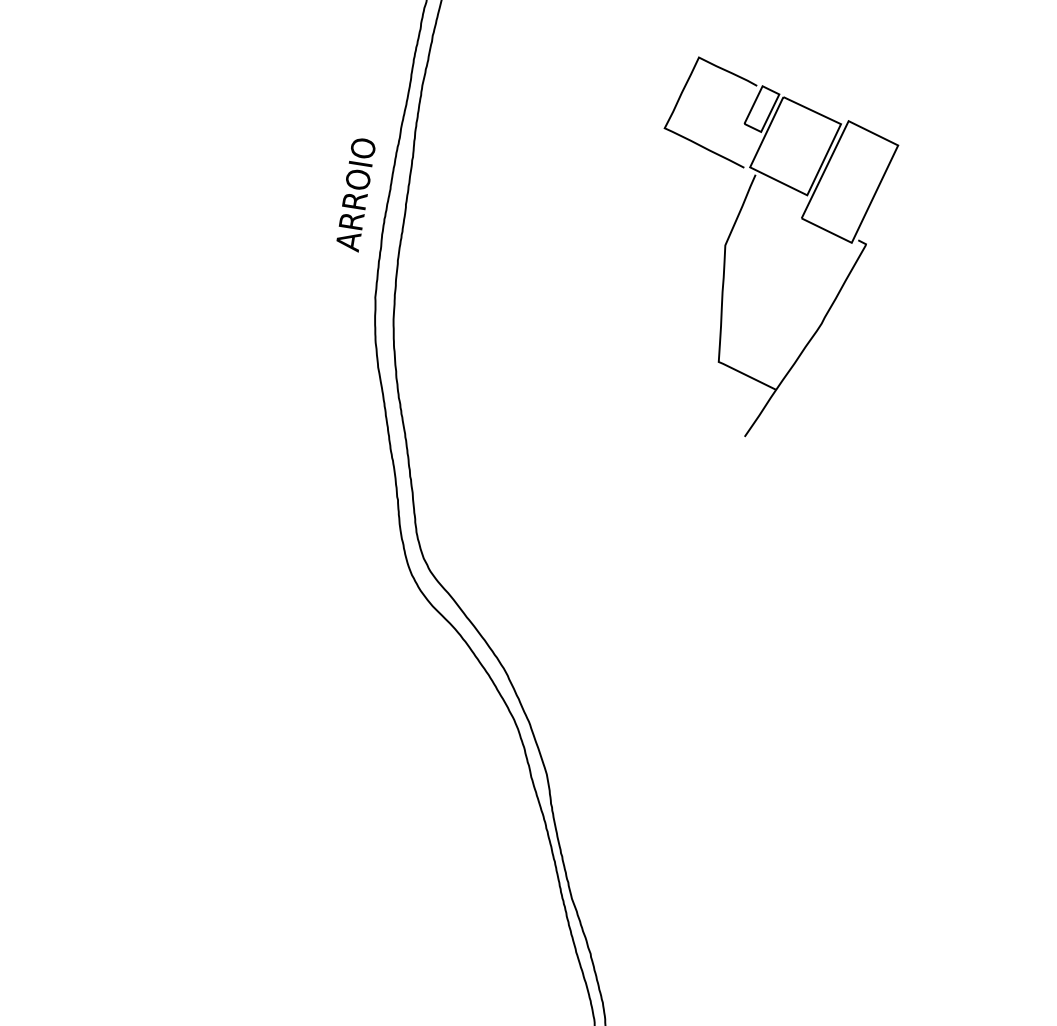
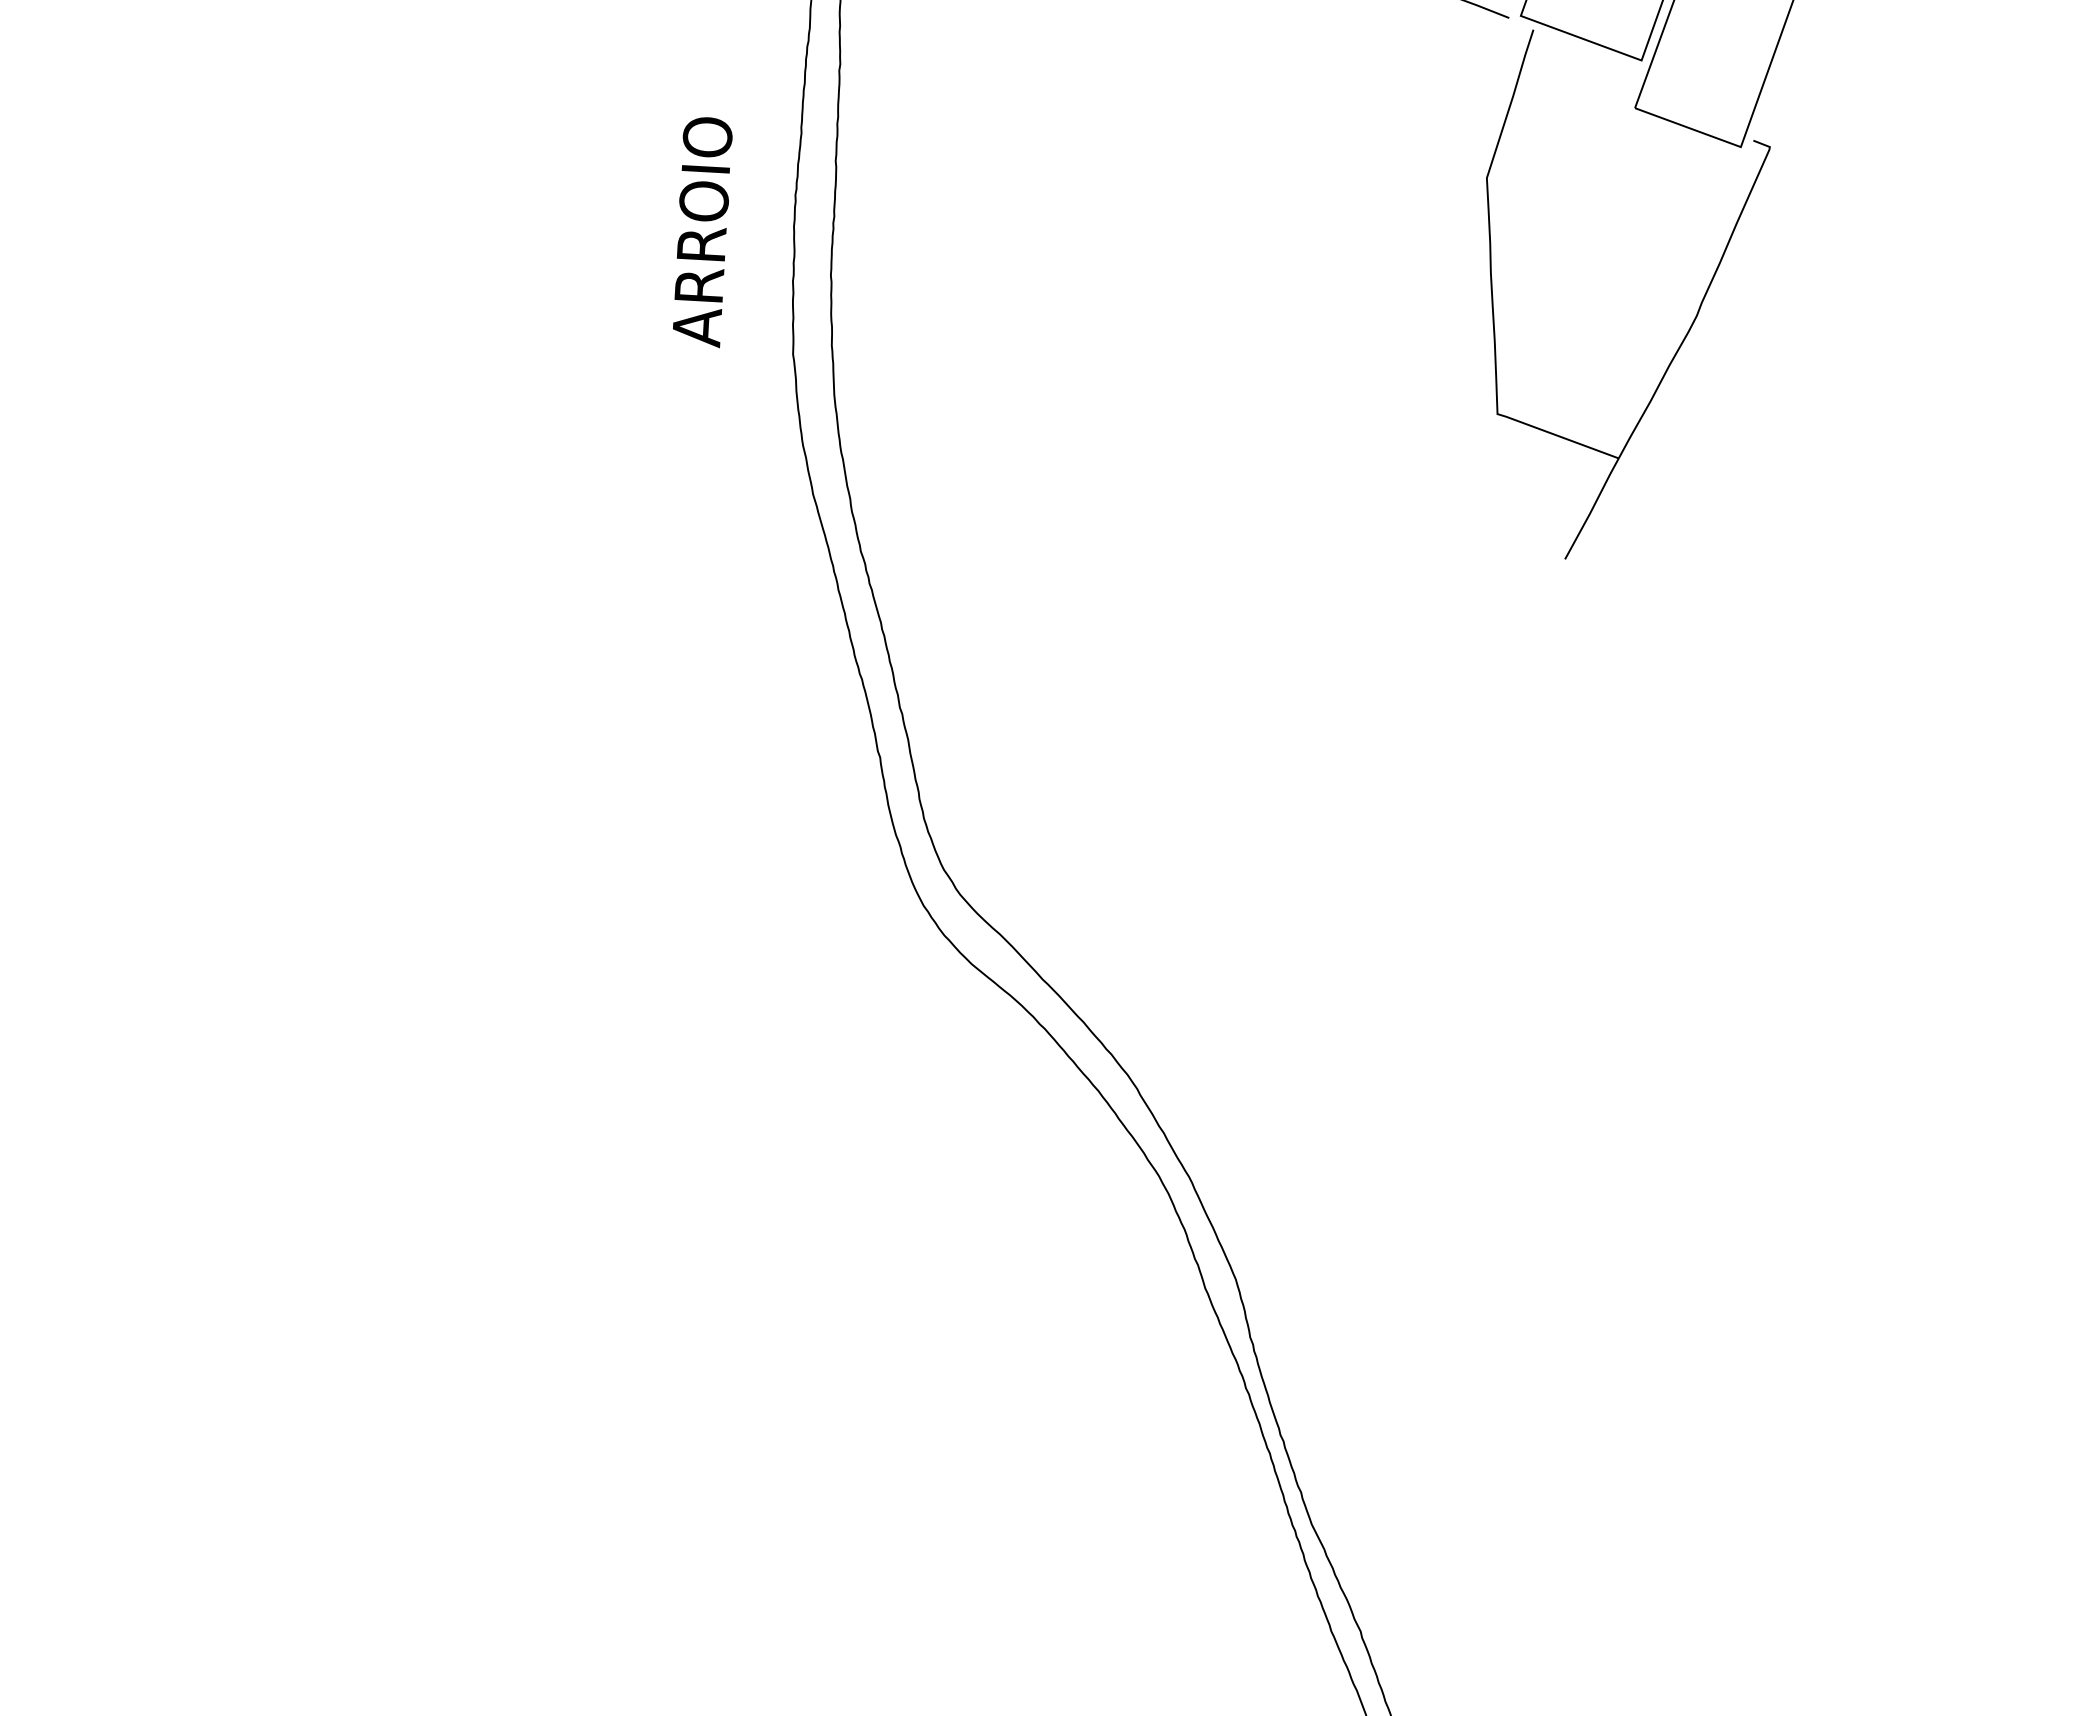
text: (355, 195) -> (701, 233), moved

